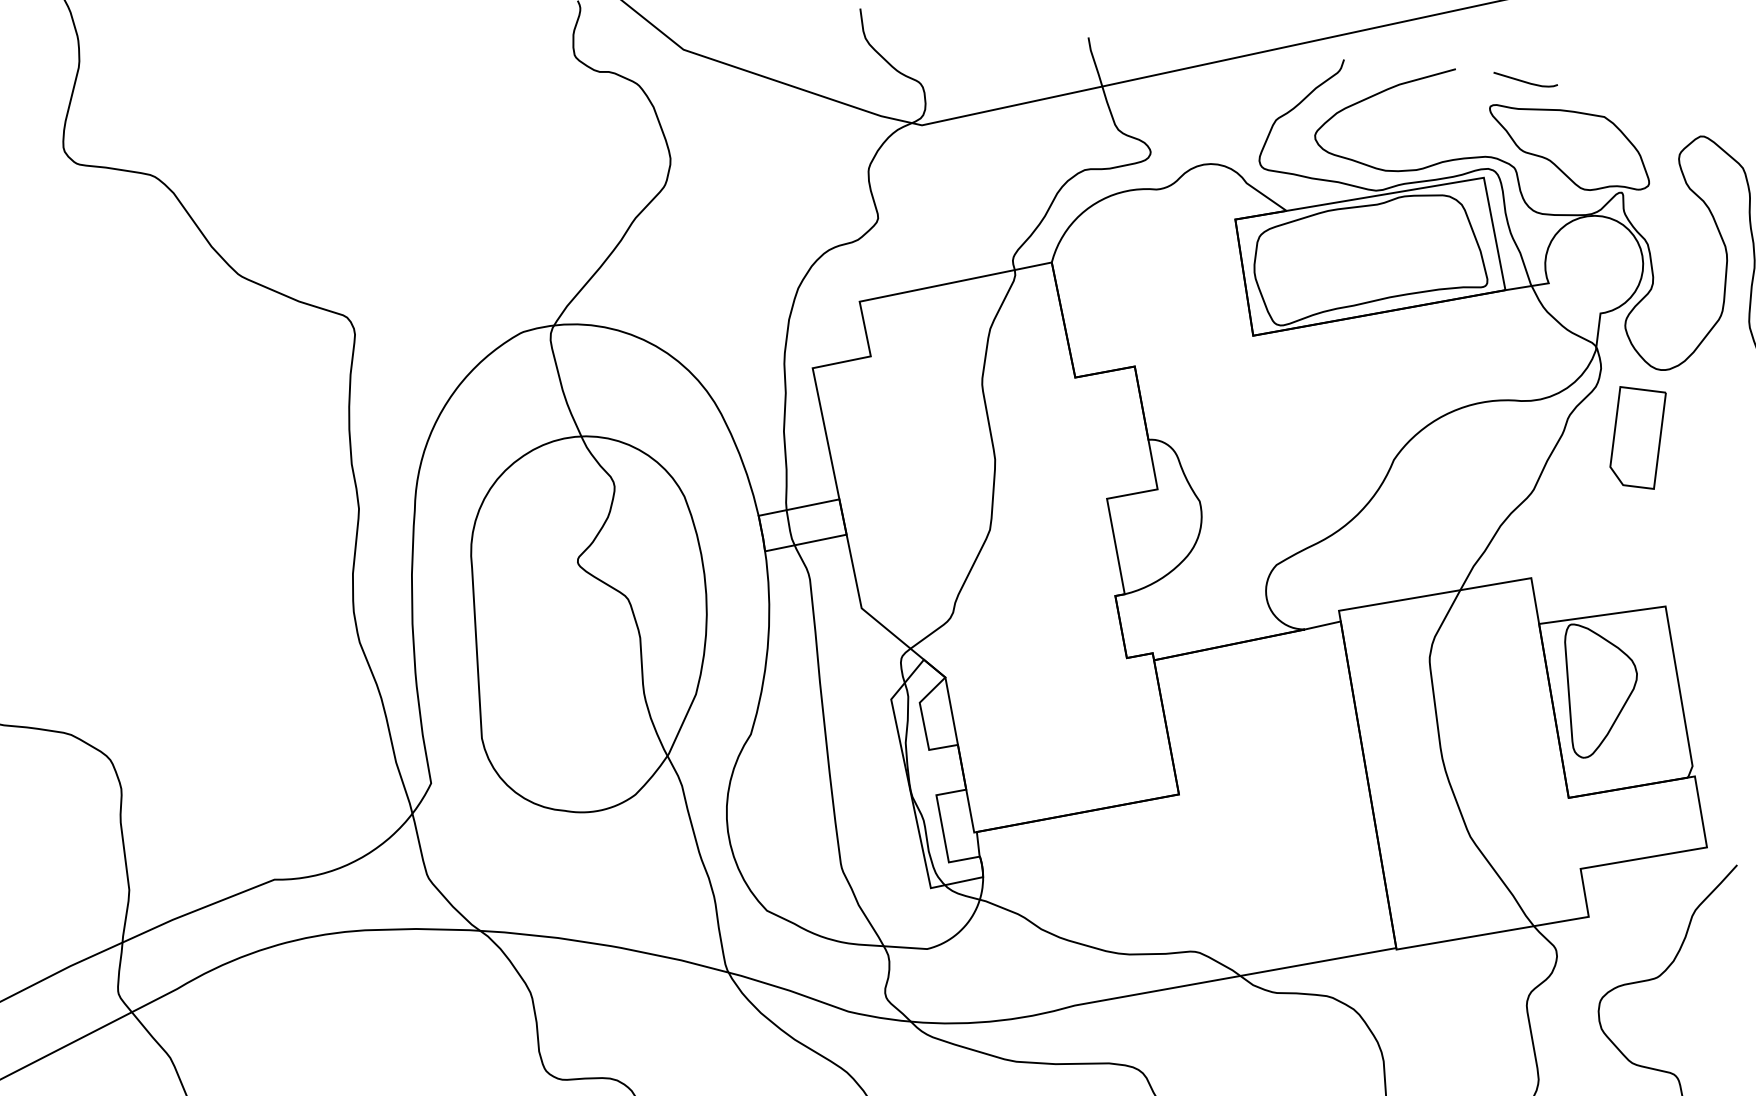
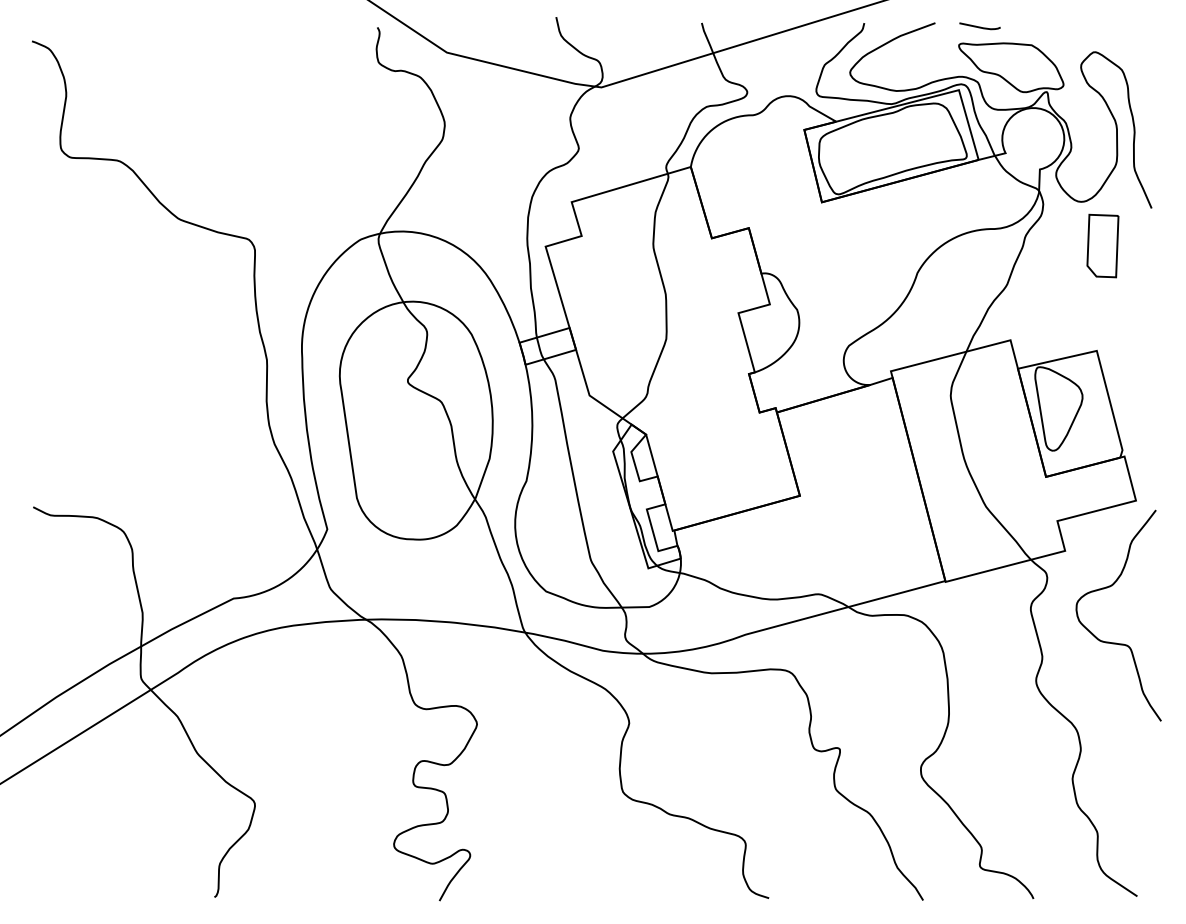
part: (1636, 437) -> (1102, 245), moved

